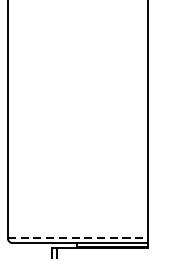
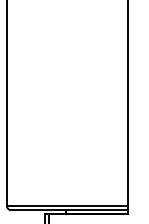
line: (77, 237) -> (67, 205), dashed -> solid

